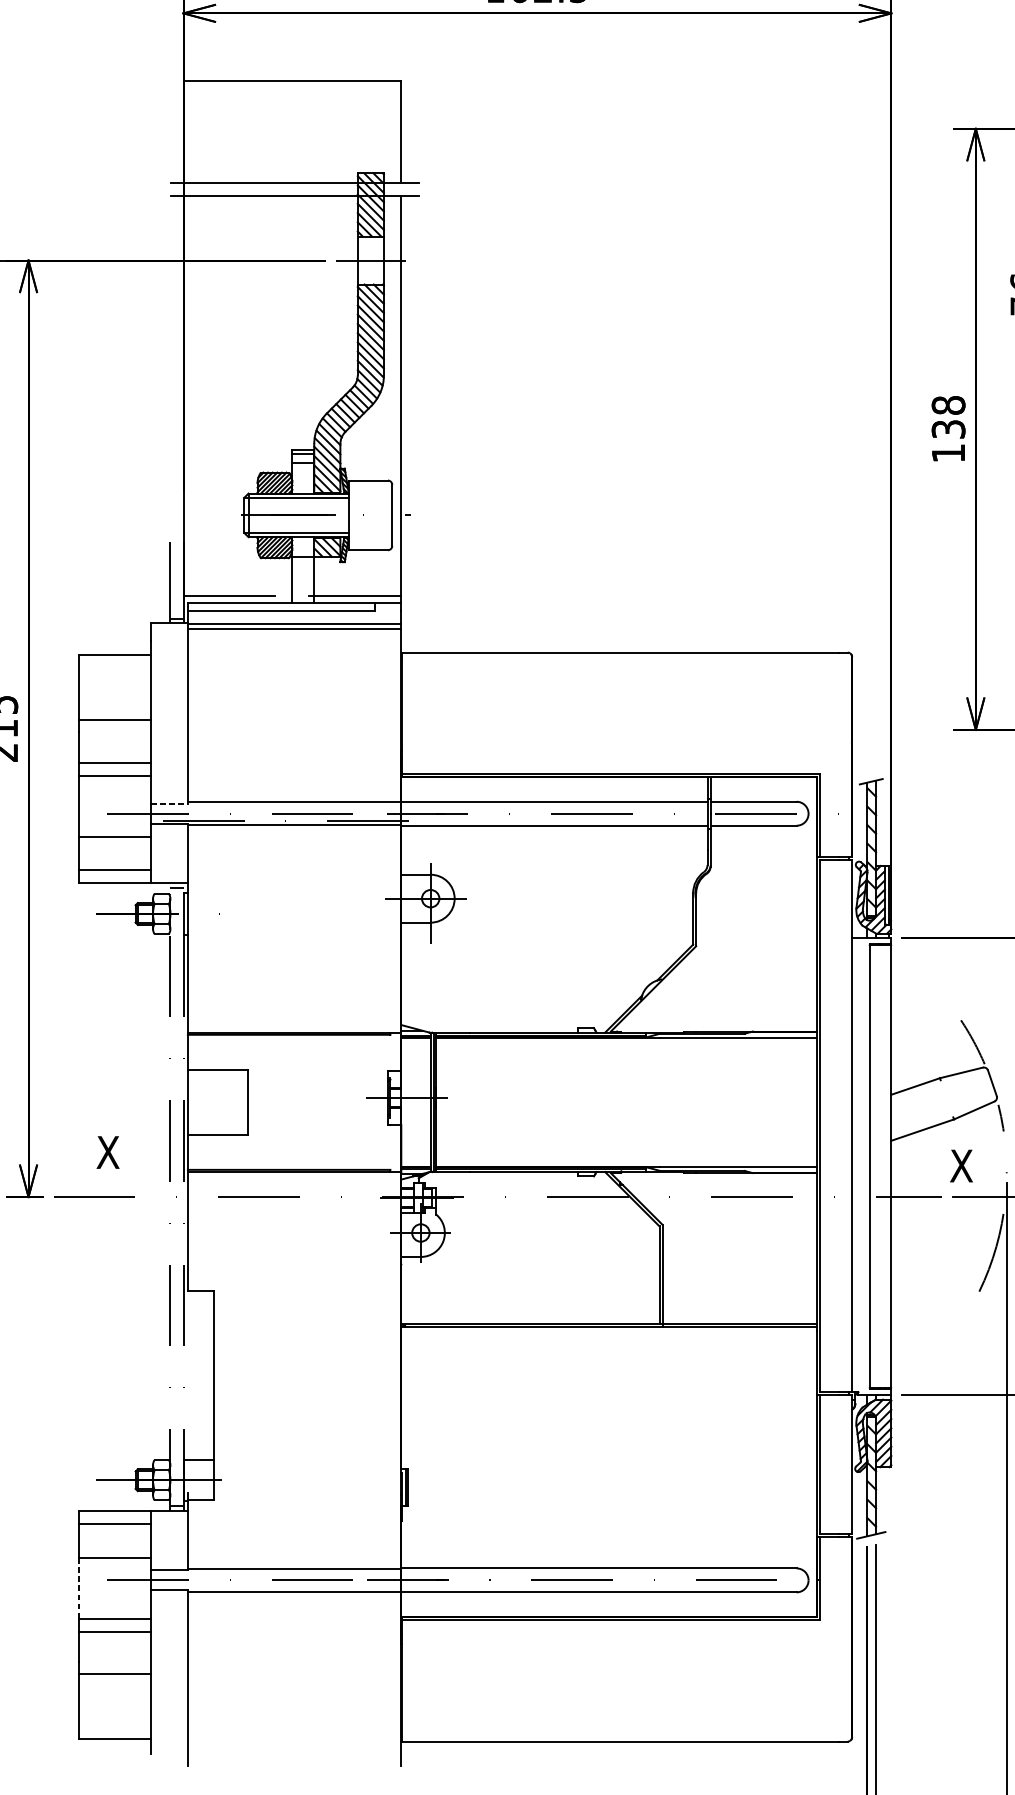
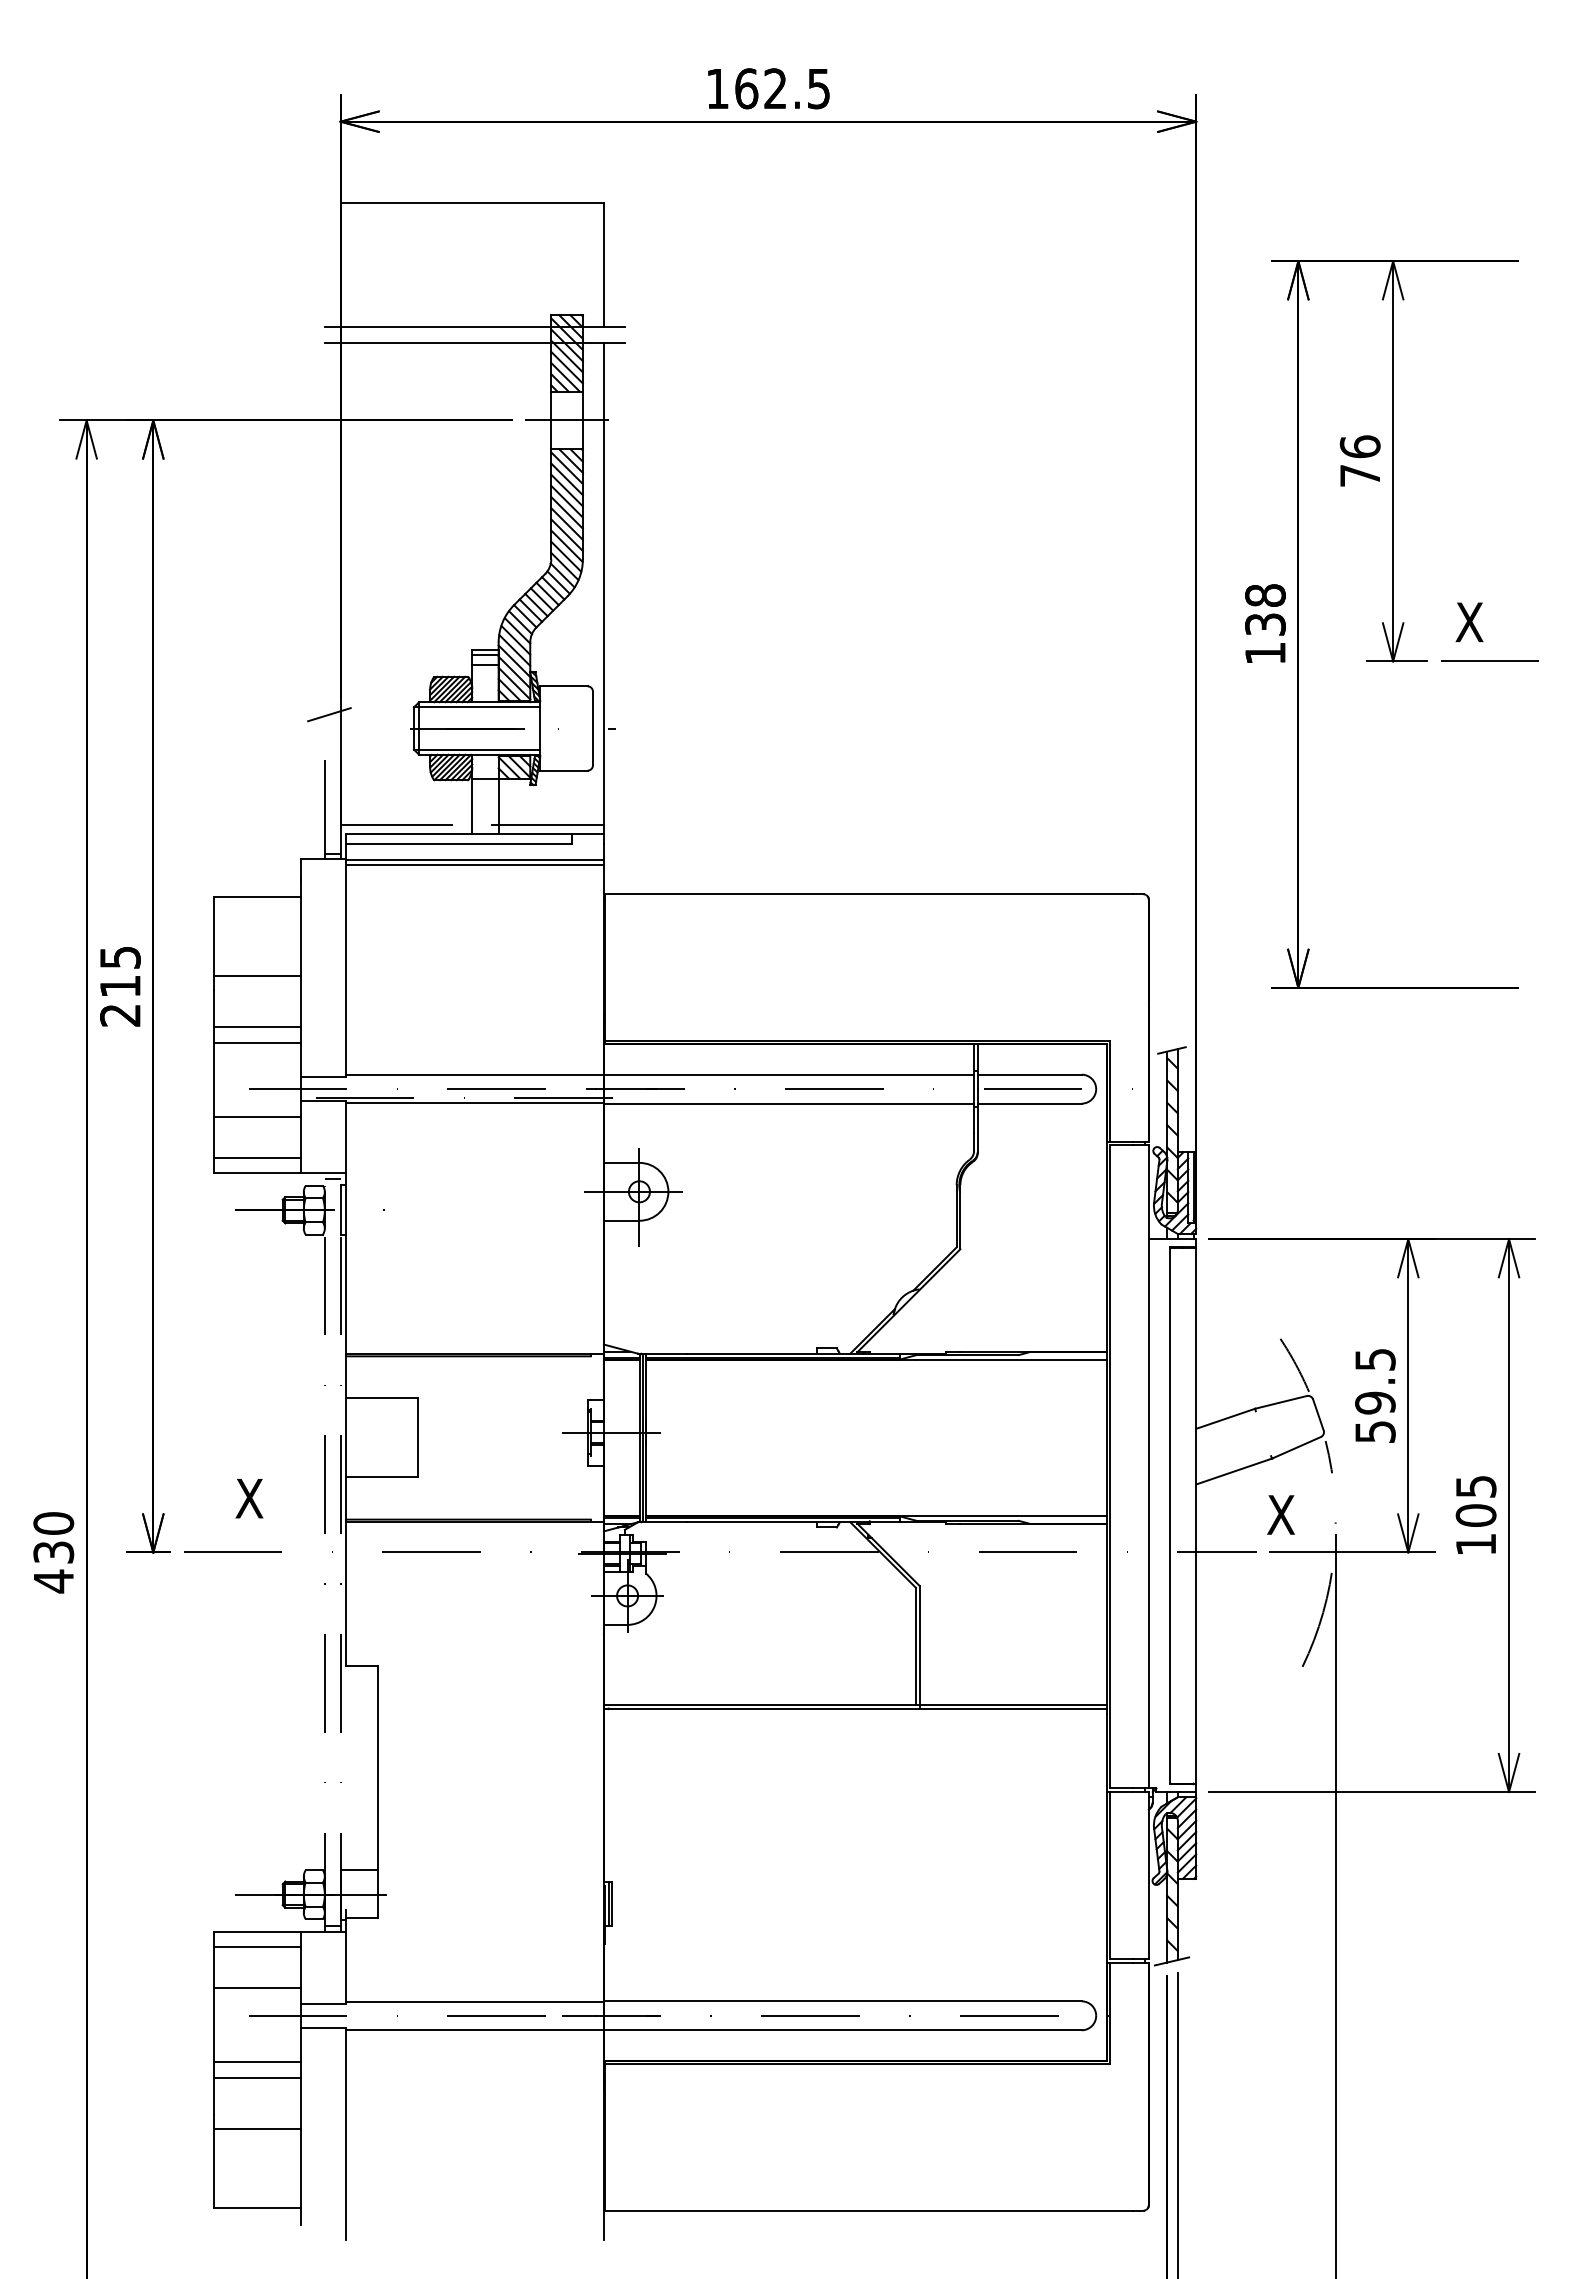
line: (174, 503) -> (329, 714), added
line: (170, 804) -> (324, 1077), dashed -> solid
line: (79, 1588) -> (214, 2025), dashed -> solid

